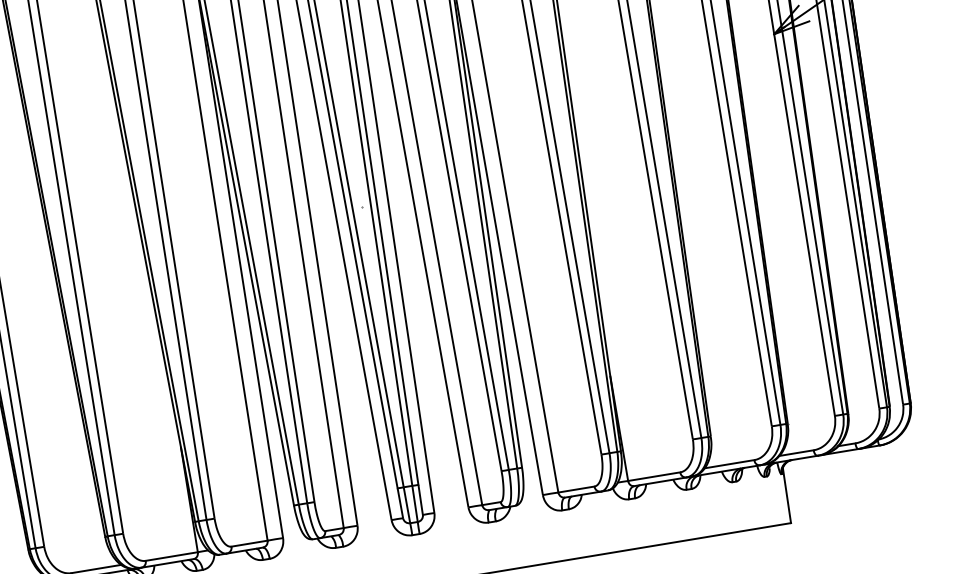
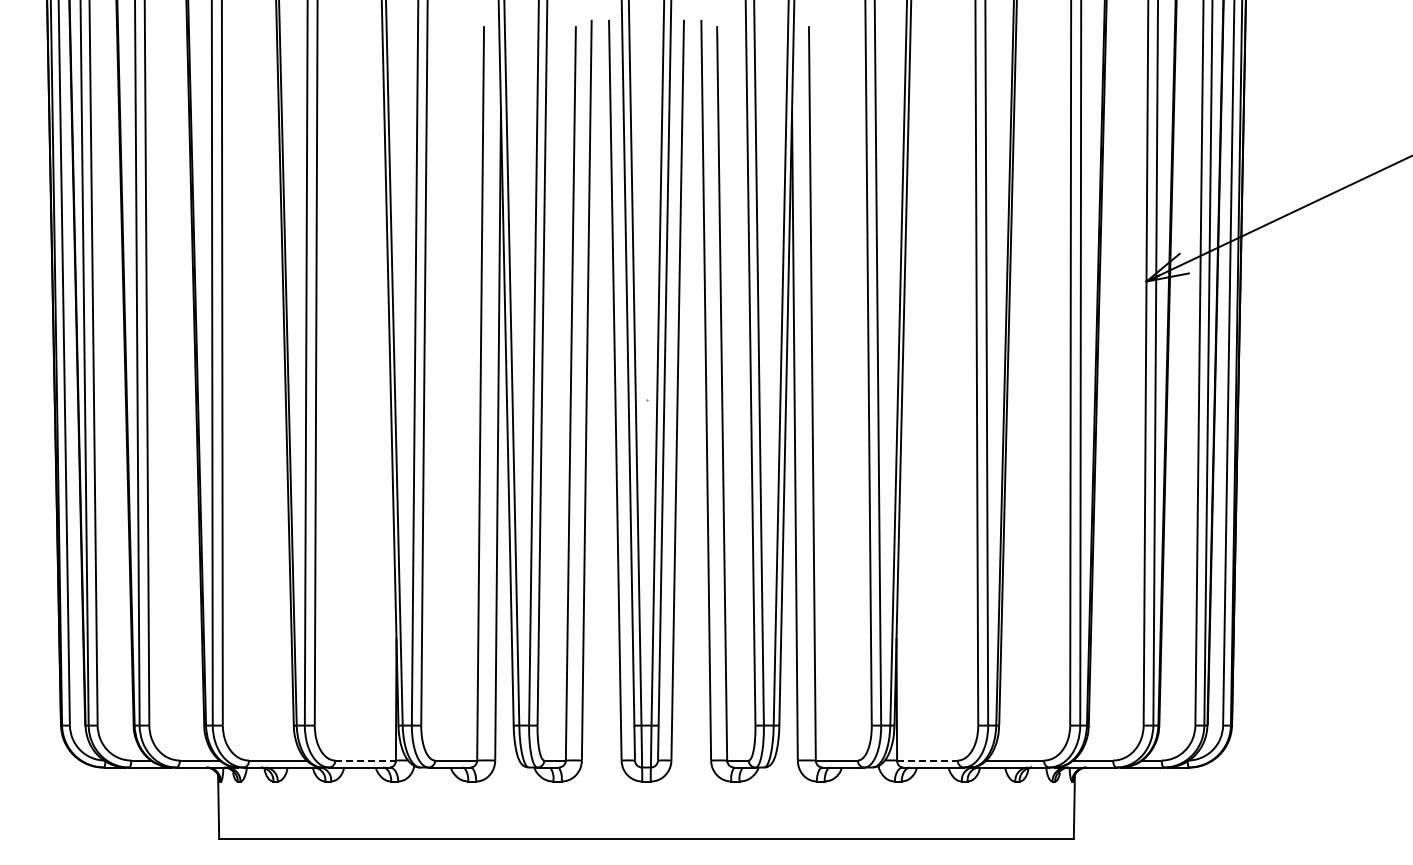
line: (654, 476) -> (927, 760), solid -> dashed
line: (172, 556) -> (366, 760), solid -> dashed

